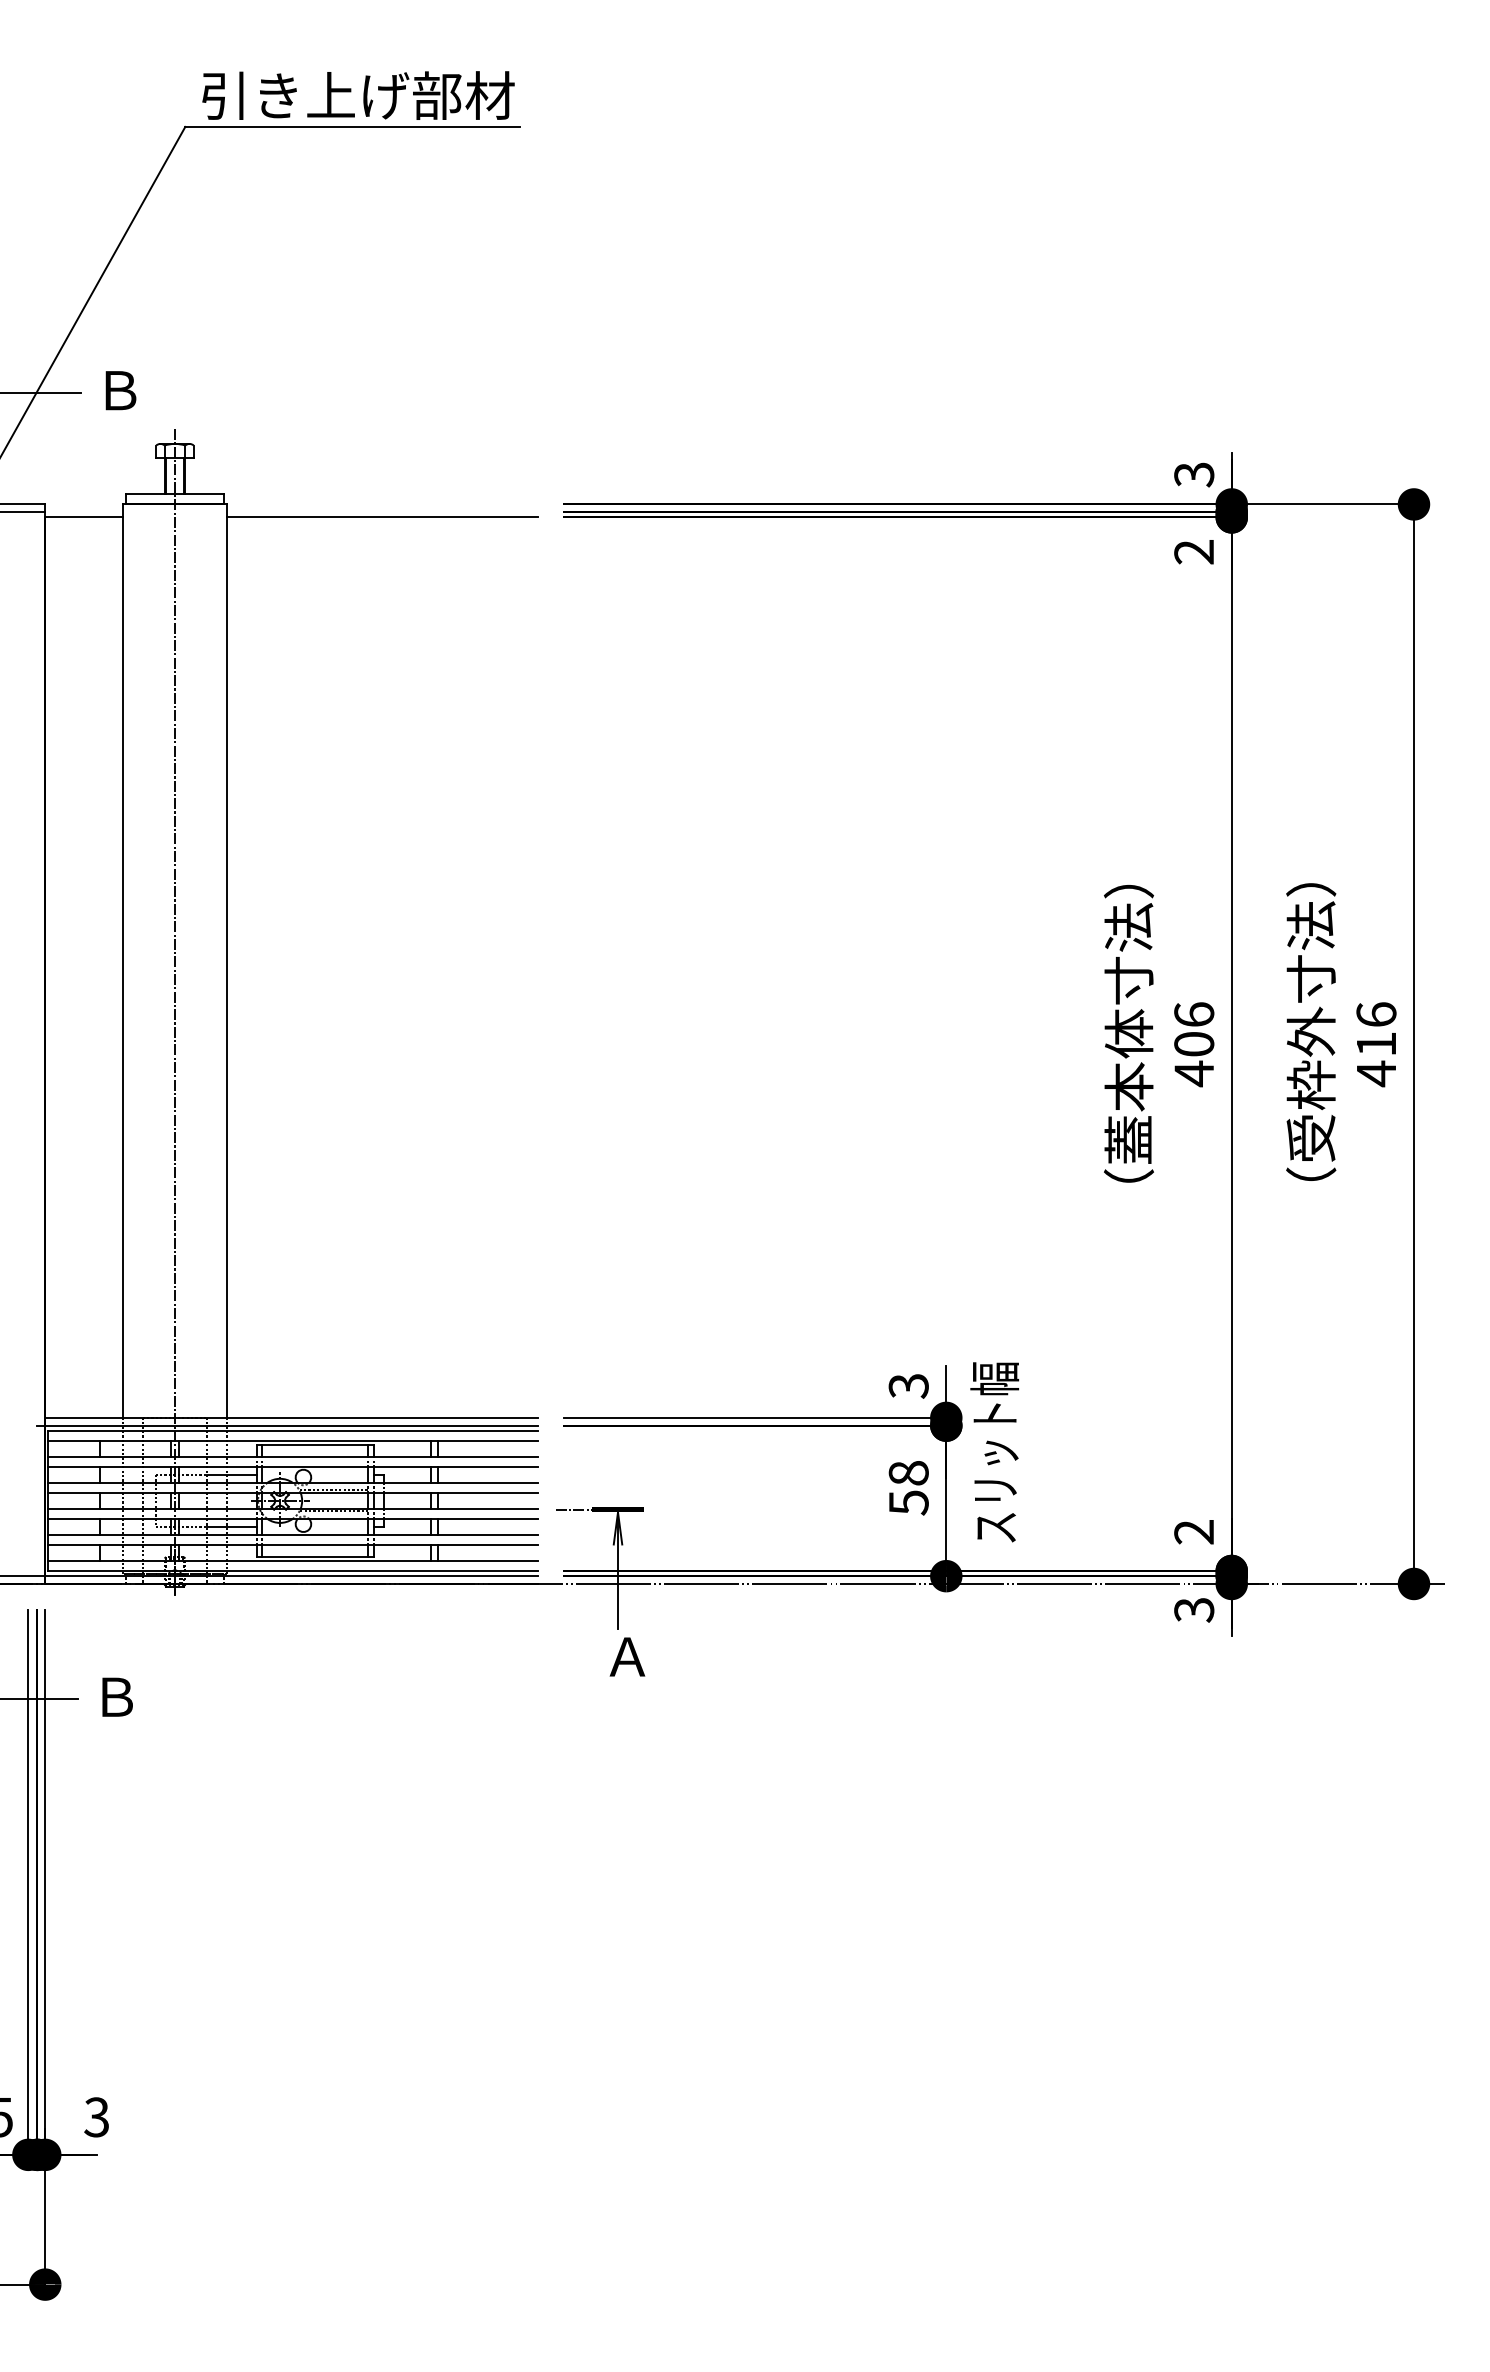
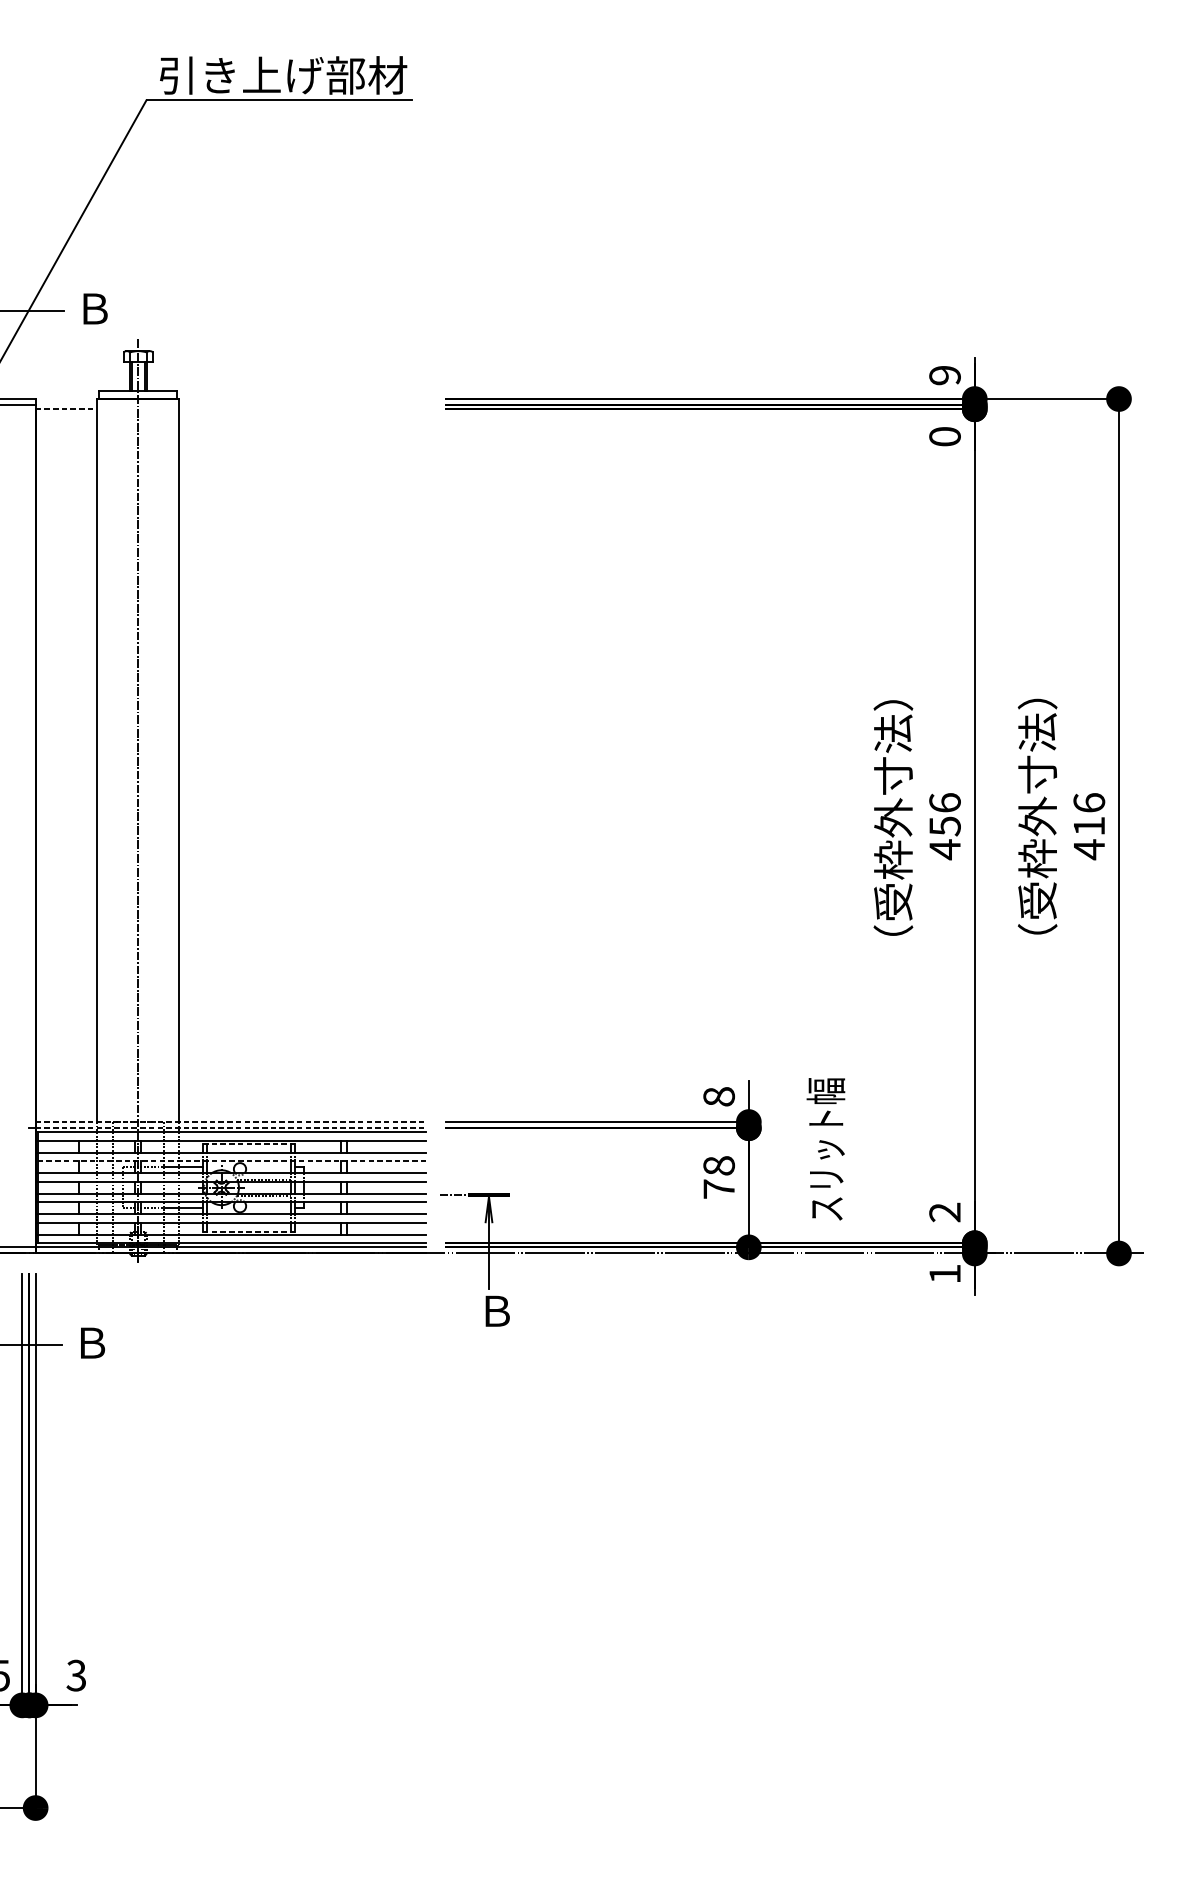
text: (1194, 474) -> (945, 375), 3 -> 9
line: (84, 517) -> (66, 409), solid -> dashed
line: (382, 517) -> (302, 409), removed
text: (1194, 551) -> (945, 436), 2 -> 0
text: (1194, 1044) -> (945, 826), 406 -> 456
text: (1128, 1085) -> (893, 858), （蓋本体寸法） -> （受枠外寸法）
text: (908, 1385) -> (718, 1096), 3 -> 8
line: (291, 1417) -> (230, 1121), solid -> dashed
line: (291, 1425) -> (230, 1128), solid -> dashed
line: (315, 1445) -> (249, 1143), solid -> dashed
text: (994, 1452) -> (825, 1149), moved
line: (293, 1467) -> (232, 1161), solid -> dashed
text: (908, 1502) -> (718, 1189), 58 -> 78
line: (314, 1556) -> (248, 1231), solid -> dashed
text: (1194, 1610) -> (945, 1274), 3 -> 1
text: (627, 1656) -> (496, 1310), Ａ -> Ｂ

